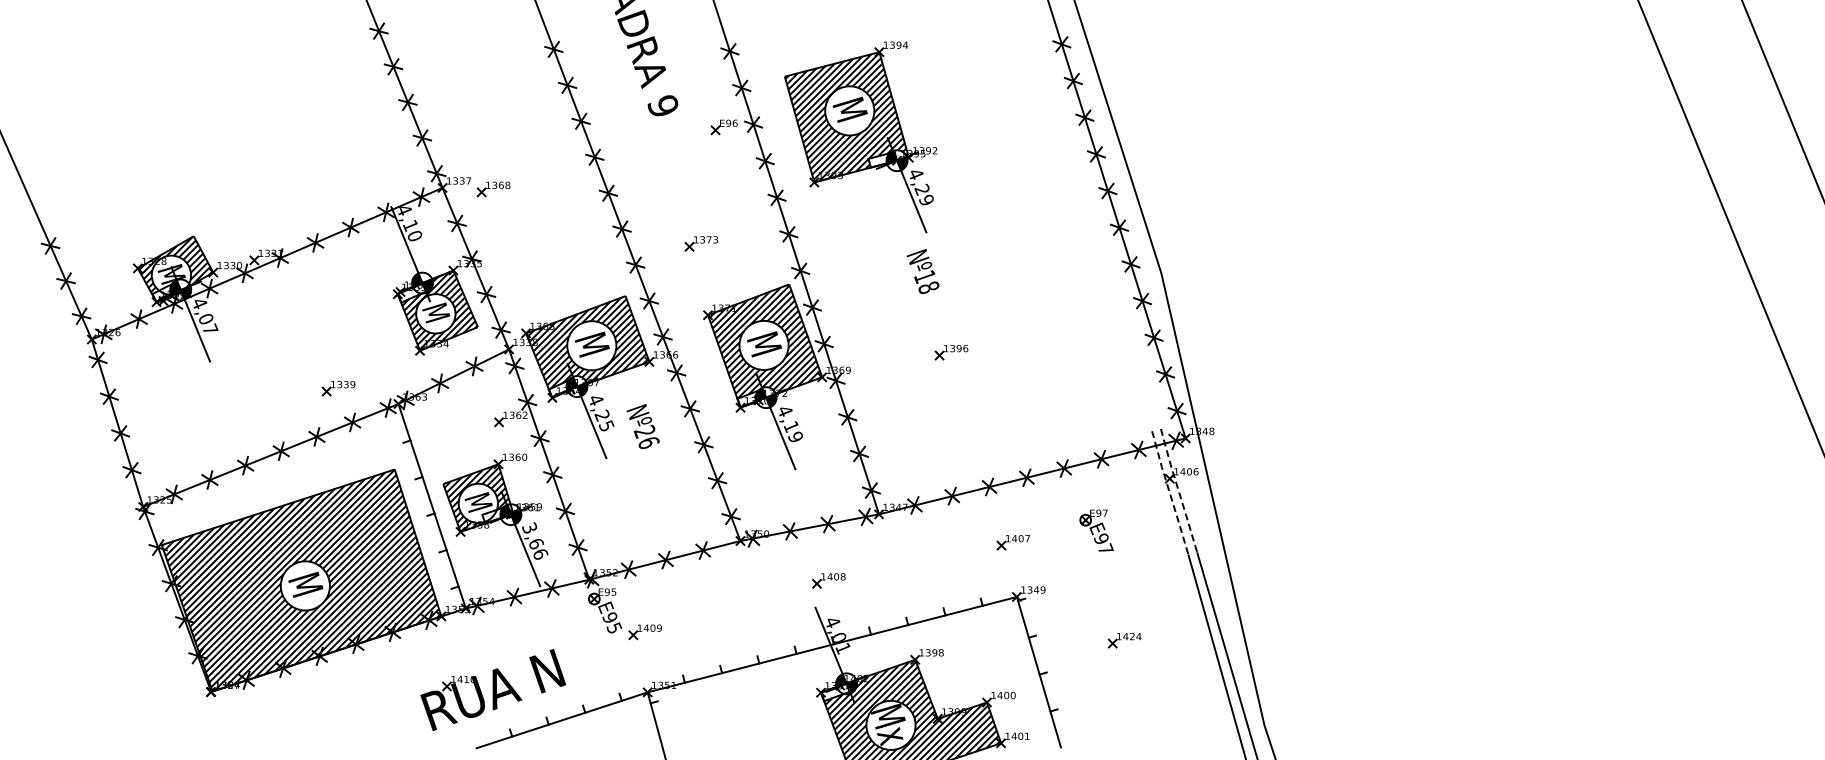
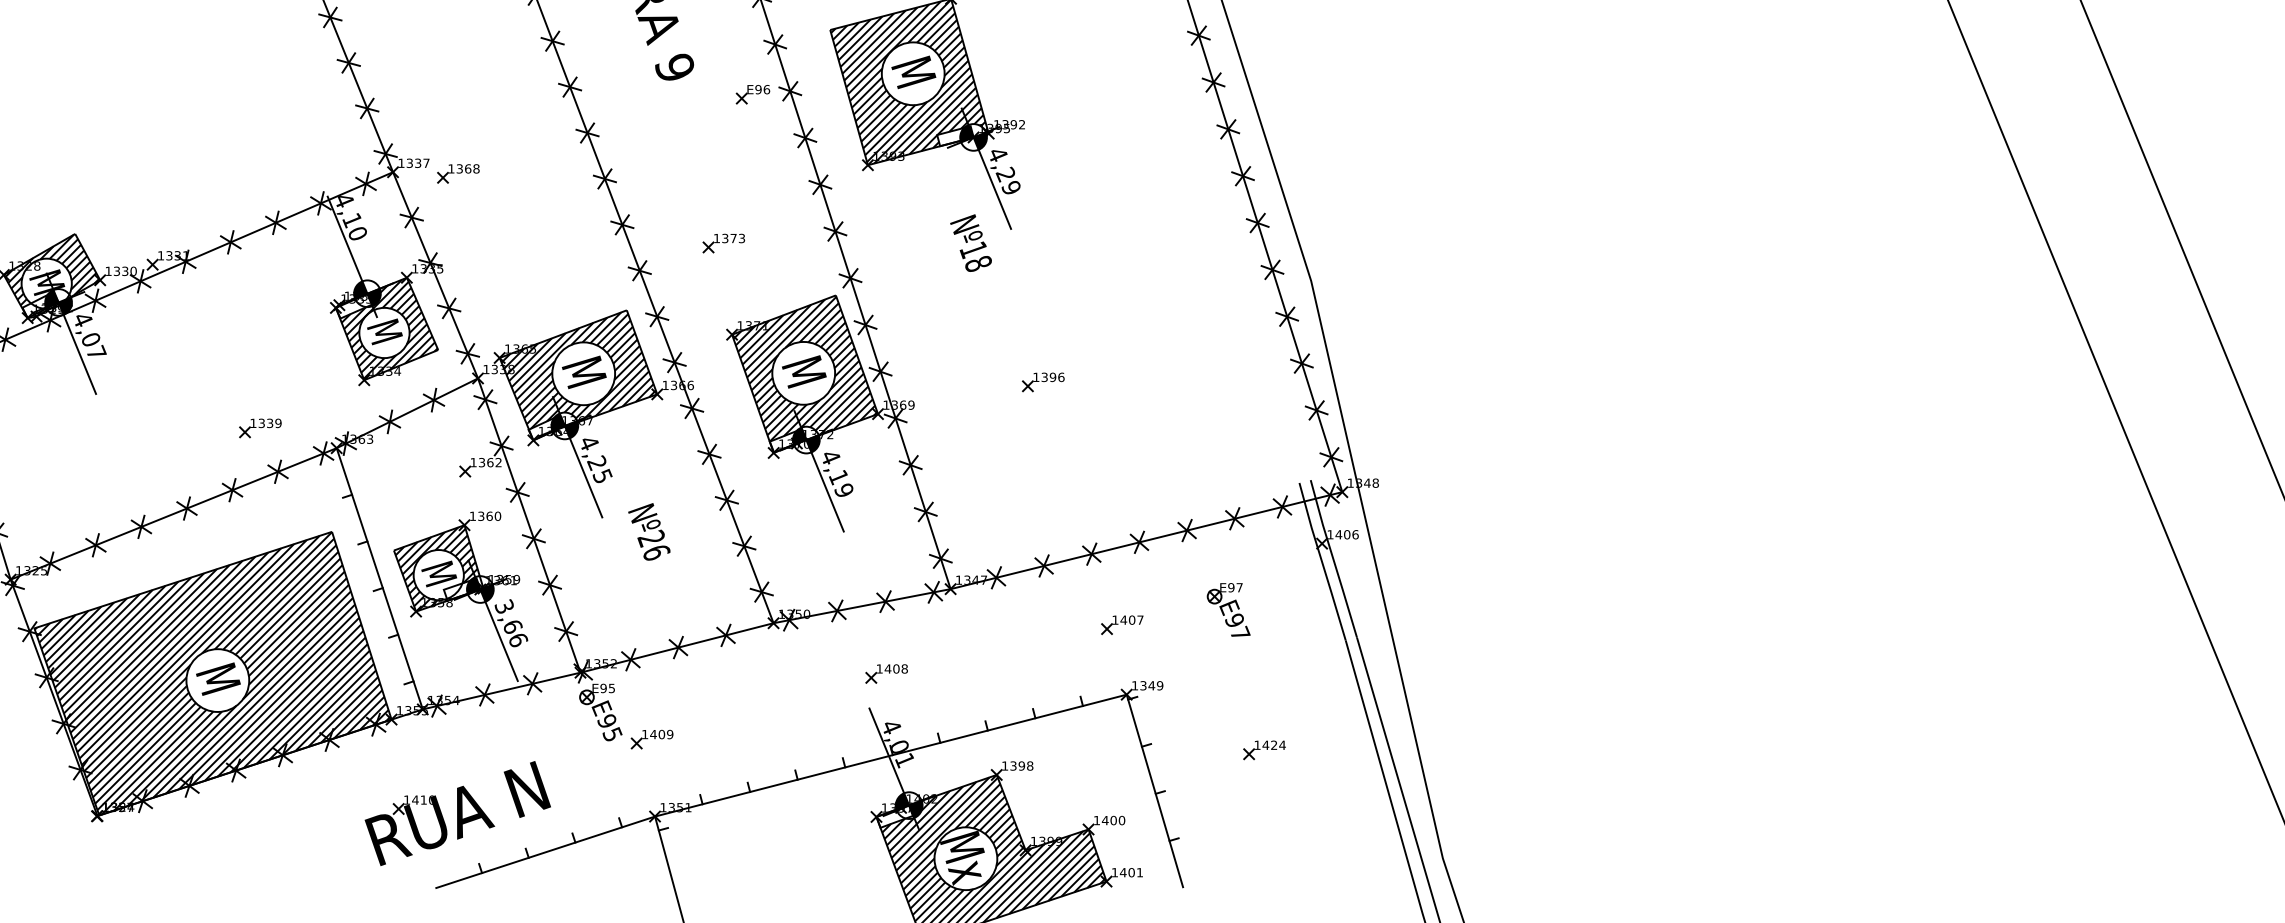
text: (922, 271) -> (970, 243), moved
text: (642, 426) -> (648, 531), moved
line: (1178, 491) -> (1333, 559), dashed -> solid
line: (1169, 493) -> (1321, 562), dashed -> solid

